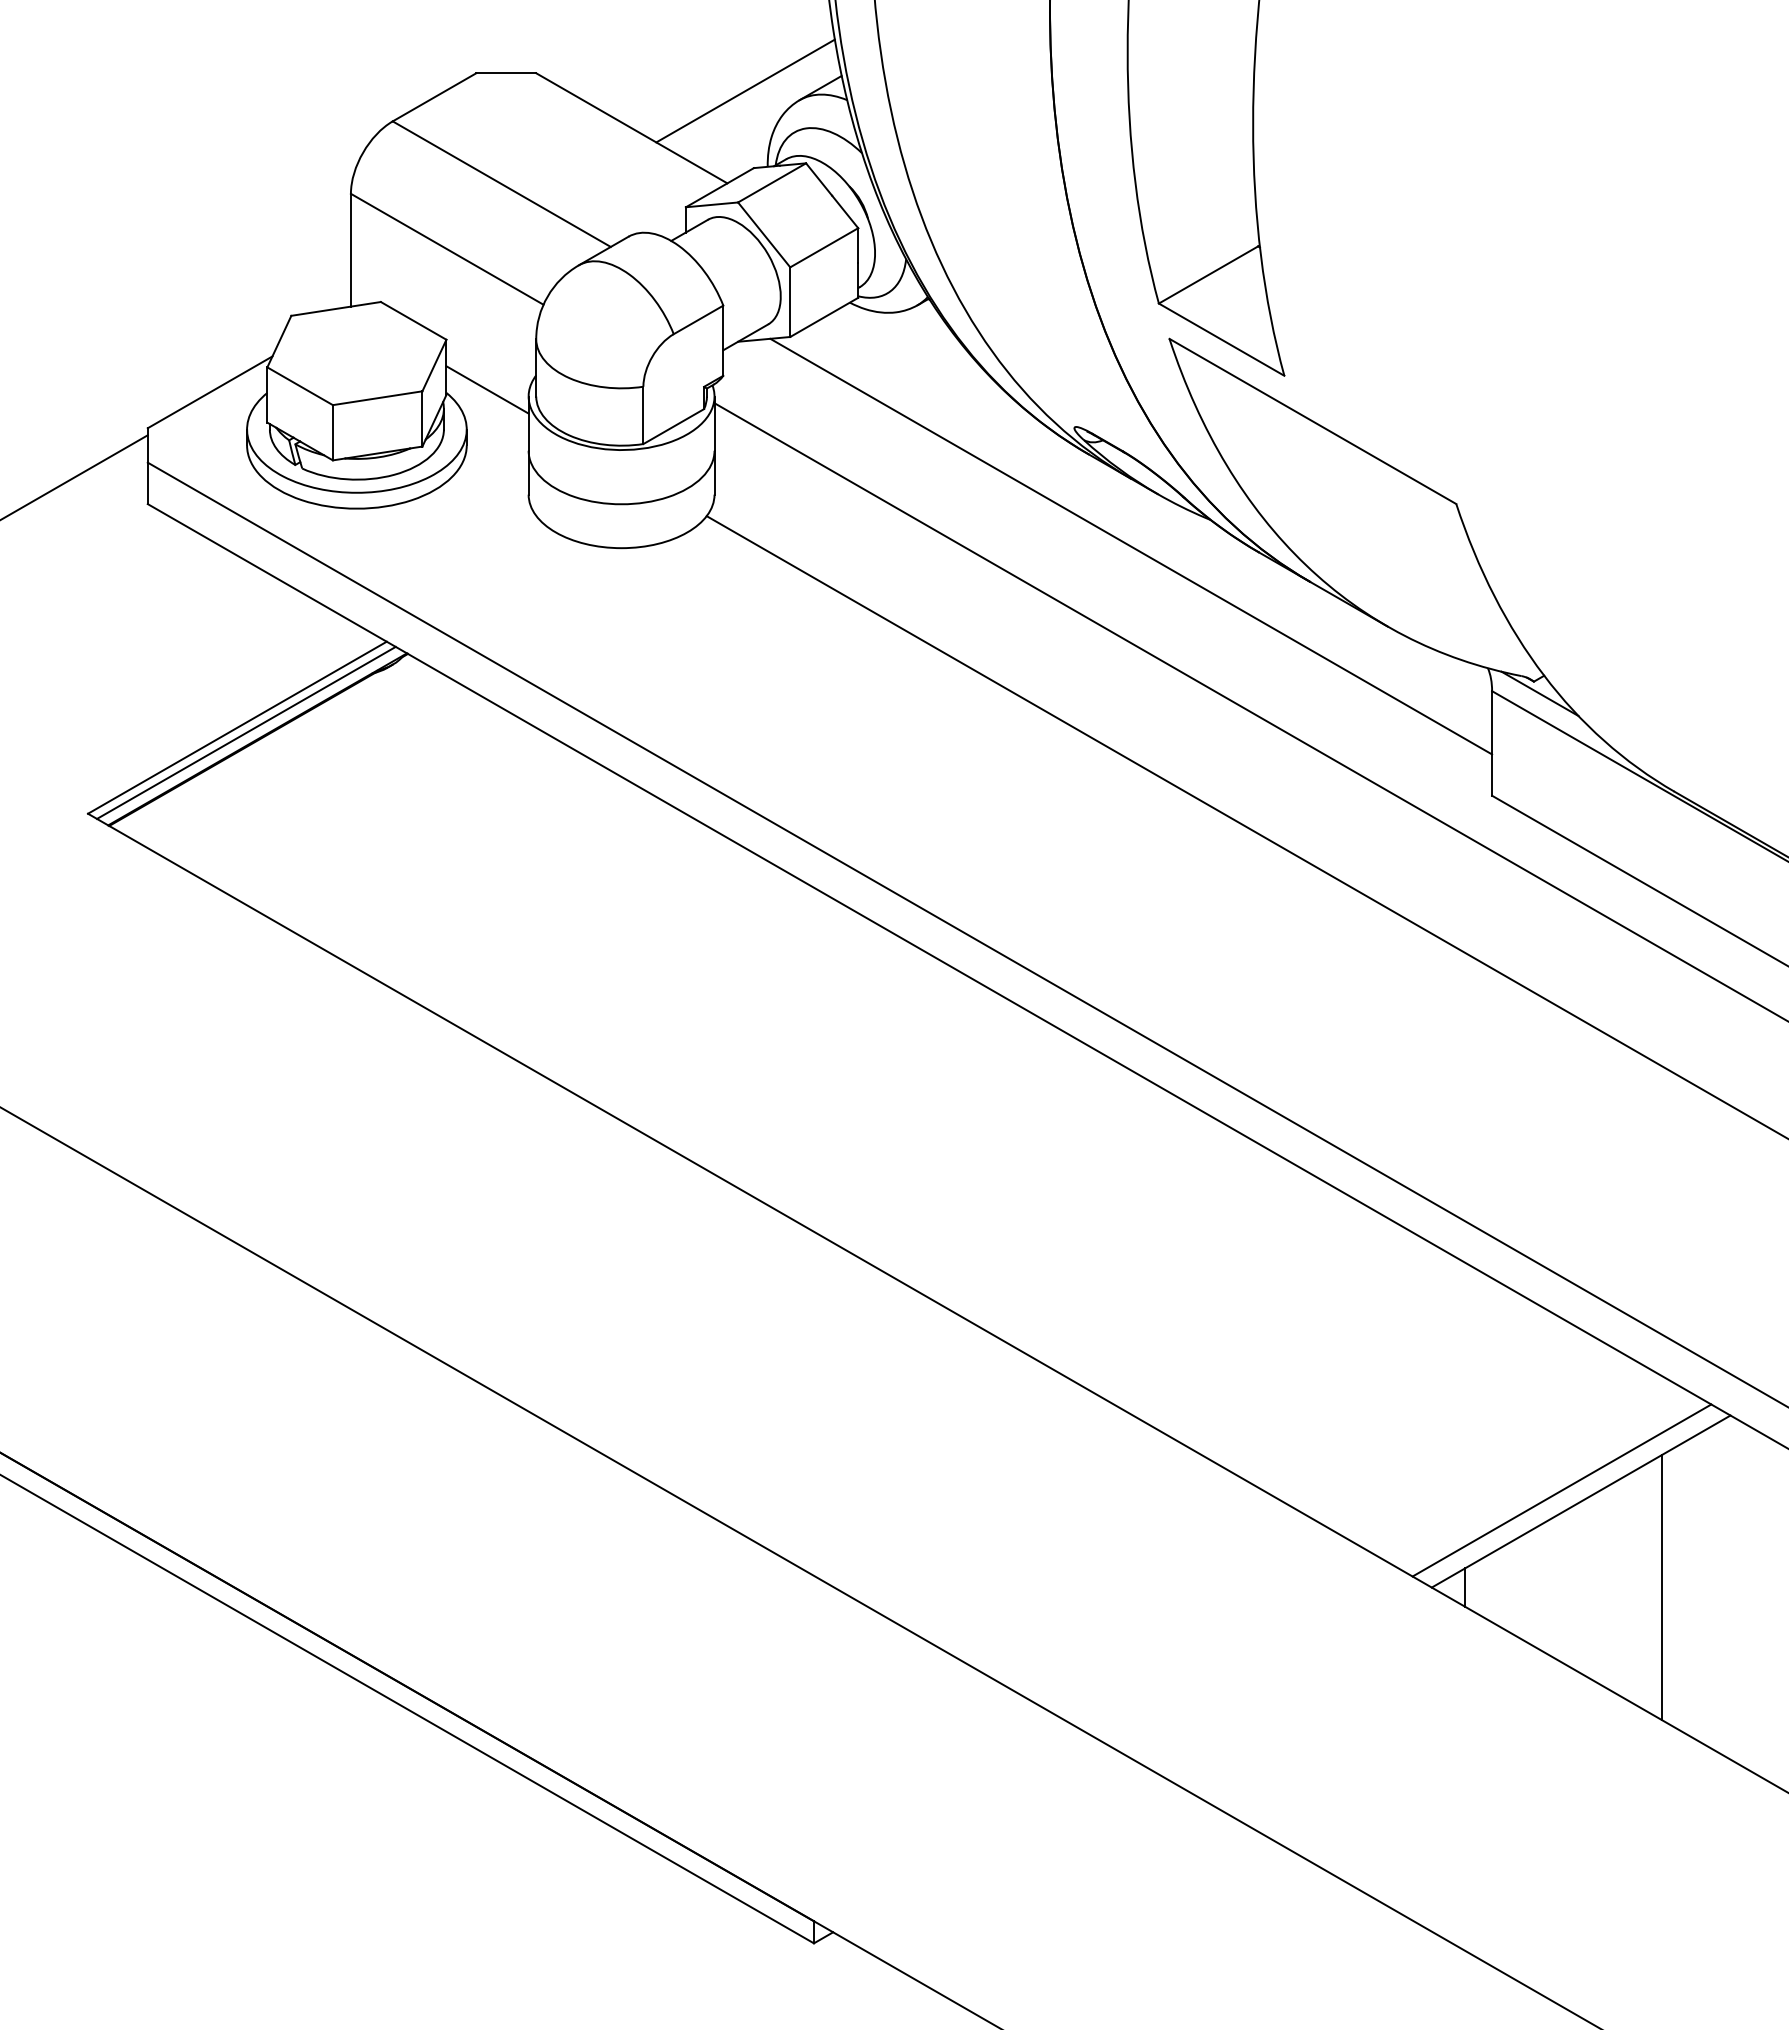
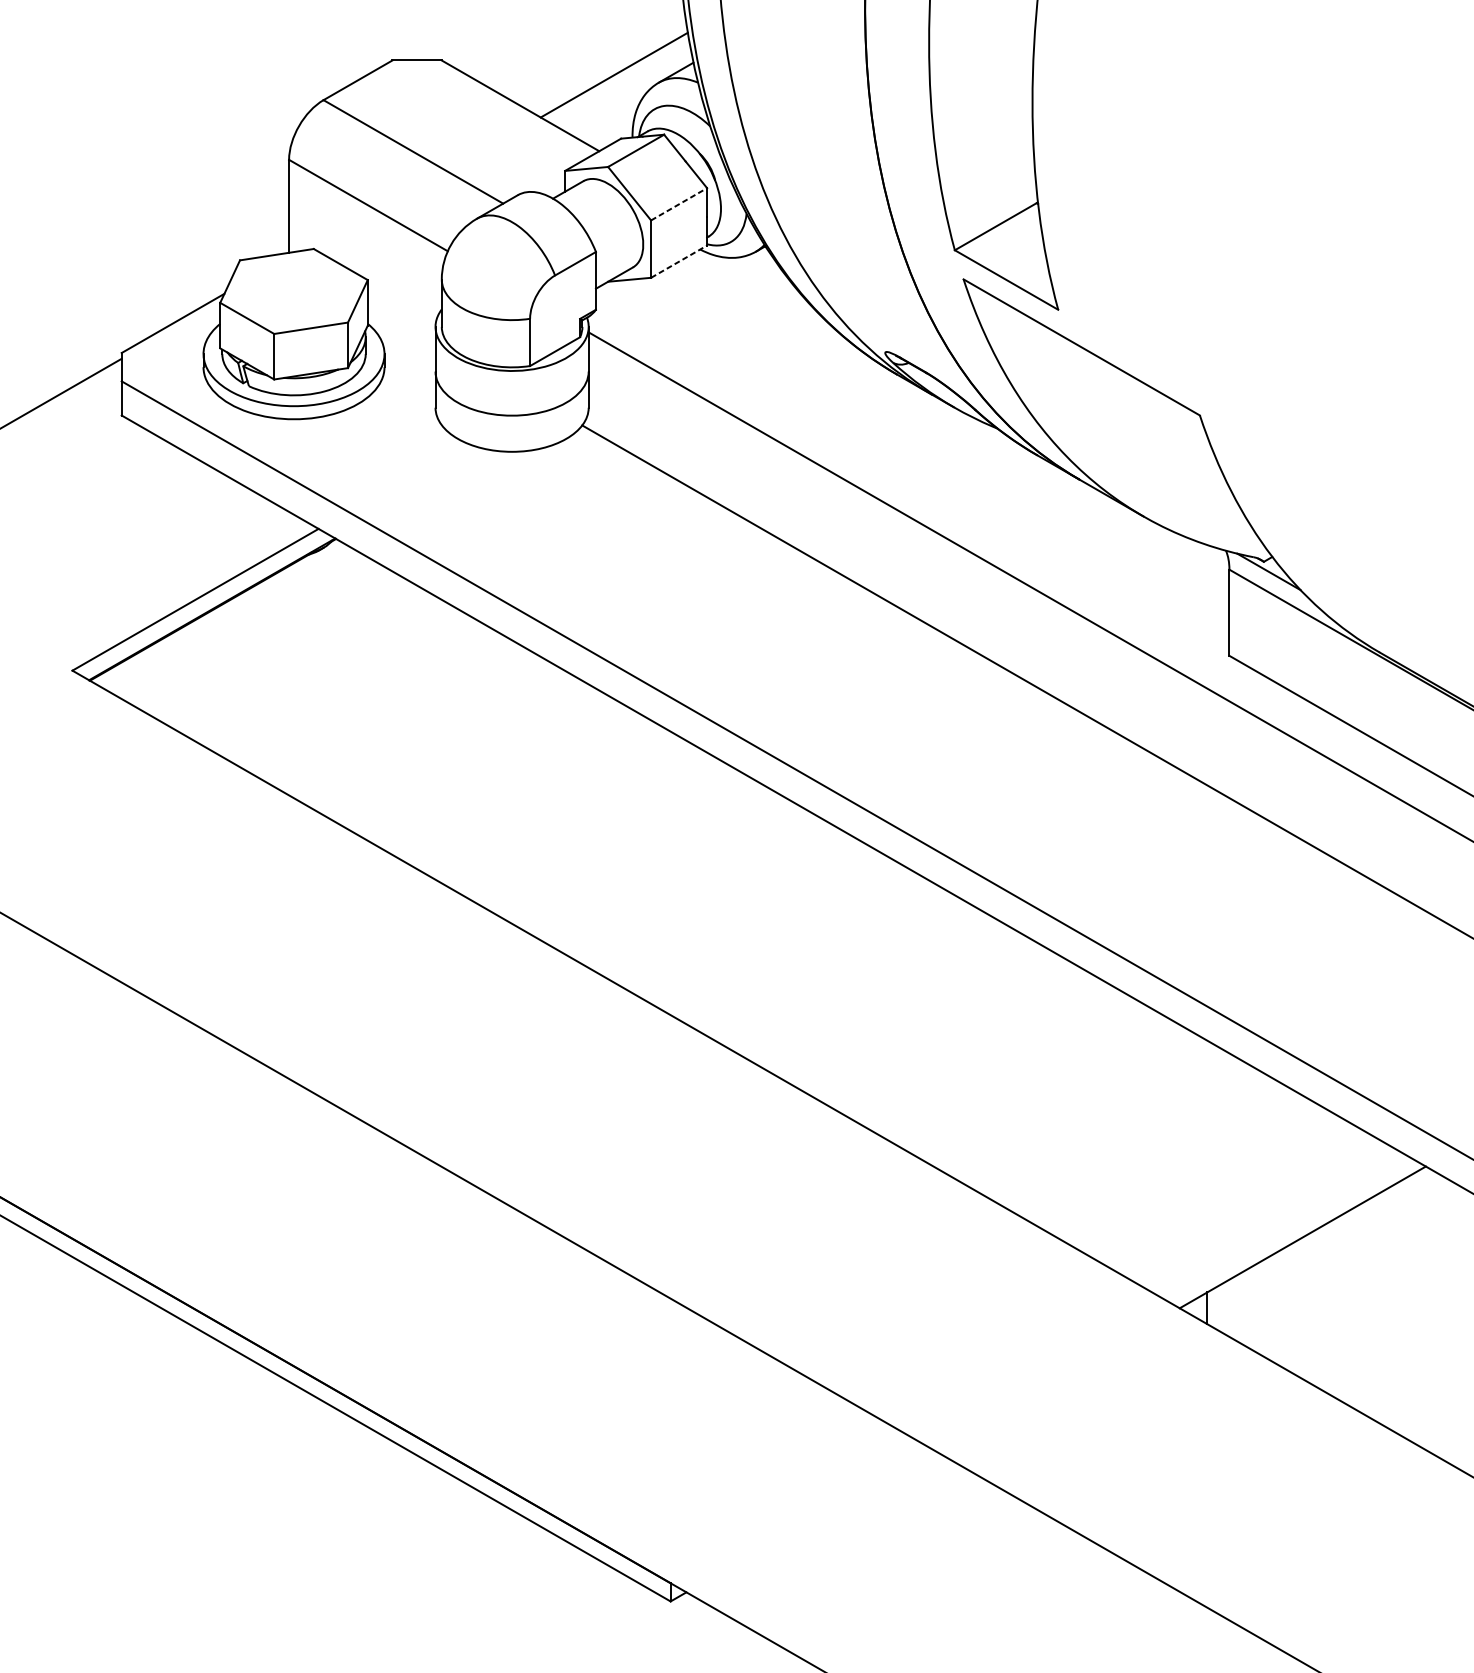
line: (824, 247) -> (679, 204), solid -> dashed
line: (824, 317) -> (679, 261), solid -> dashed
line: (487, 389) -> (401, 321), removed
line: (1131, 546) -> (932, 450), removed
line: (246, 732) -> (203, 603), removed
line: (1561, 1490) -> (1286, 1228), removed
line: (1662, 1587) -> (1369, 1308), removed

